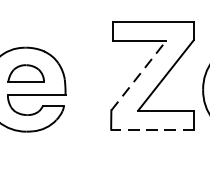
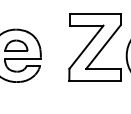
line: (138, 74) -> (86, 46), dashed -> solid
line: (153, 129) -> (95, 80), dashed -> solid

